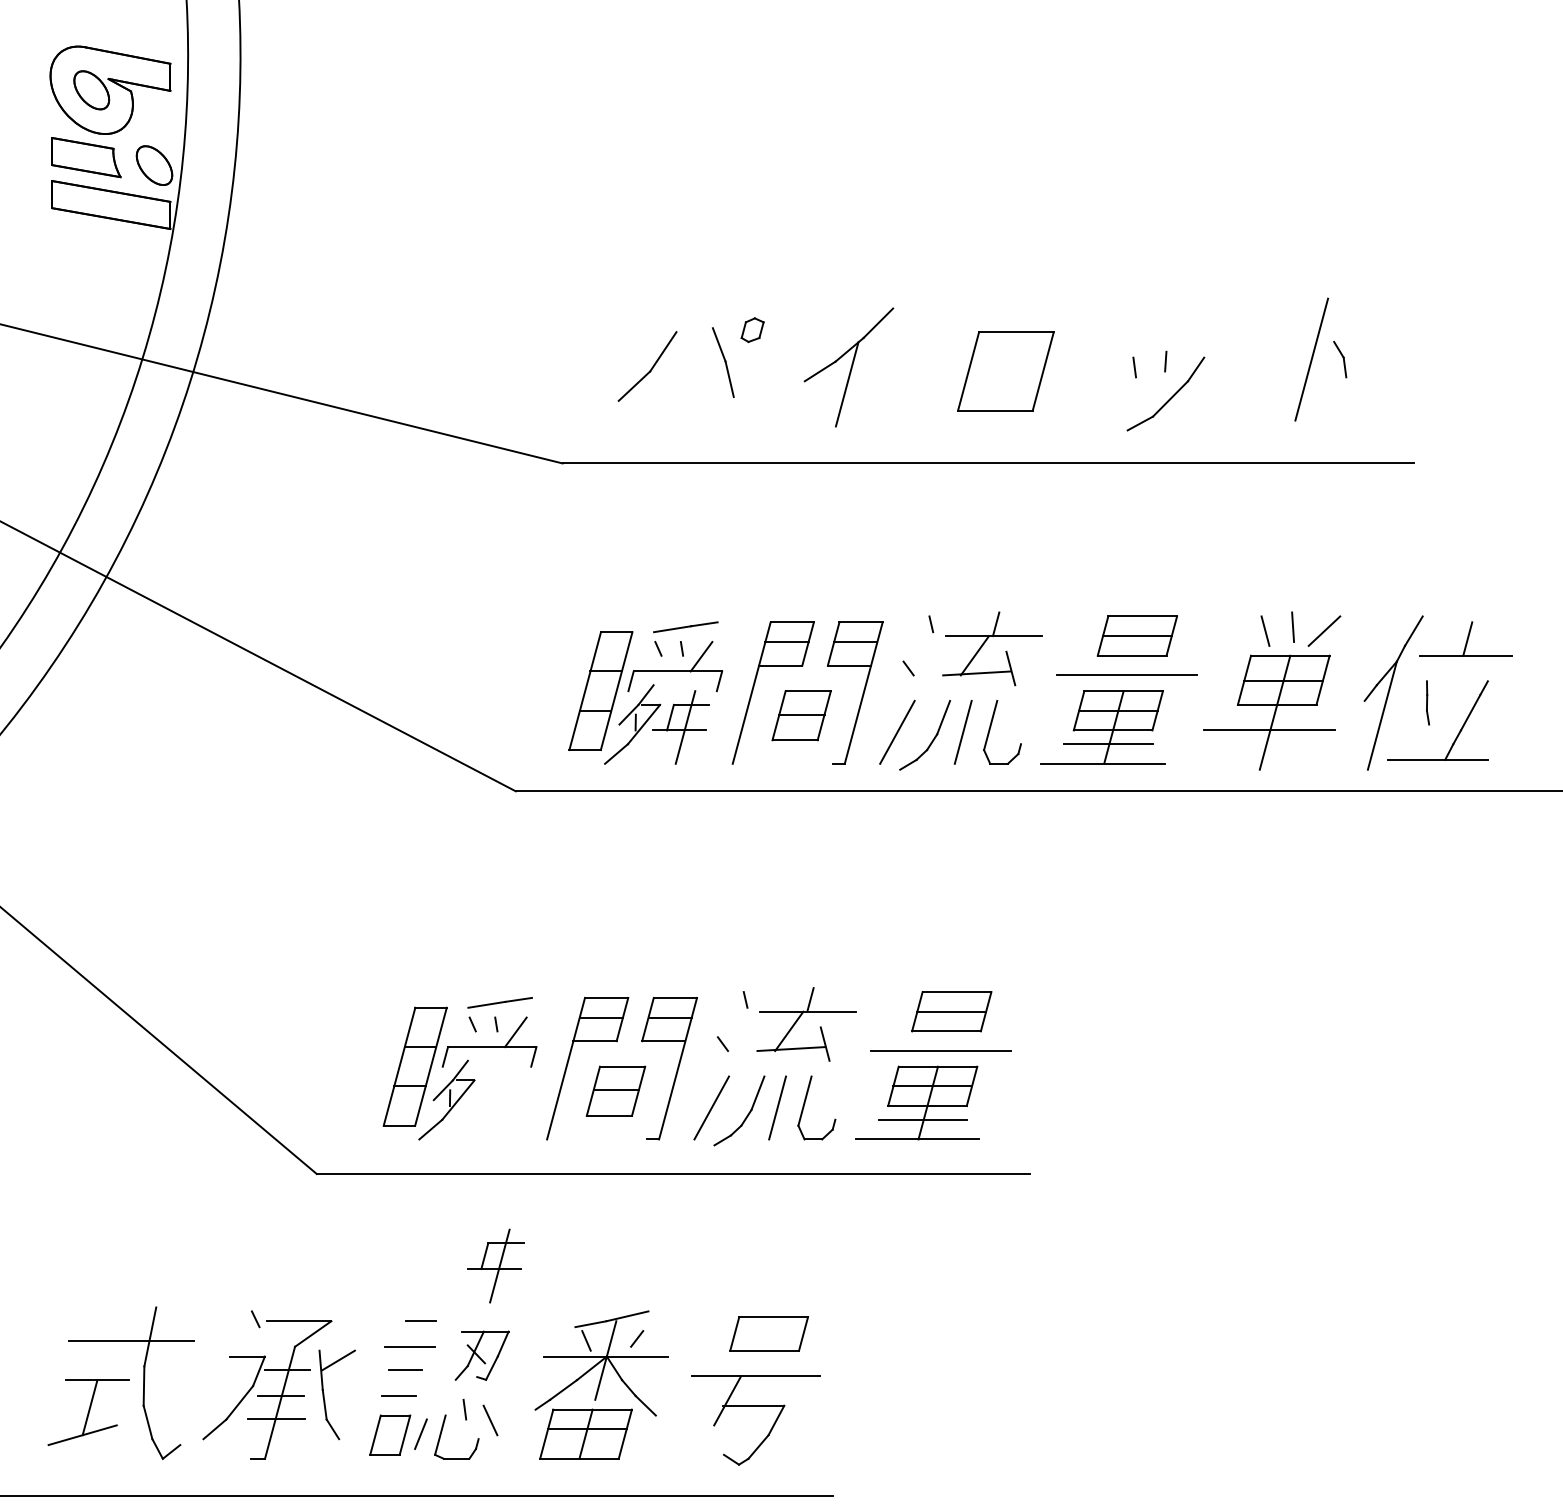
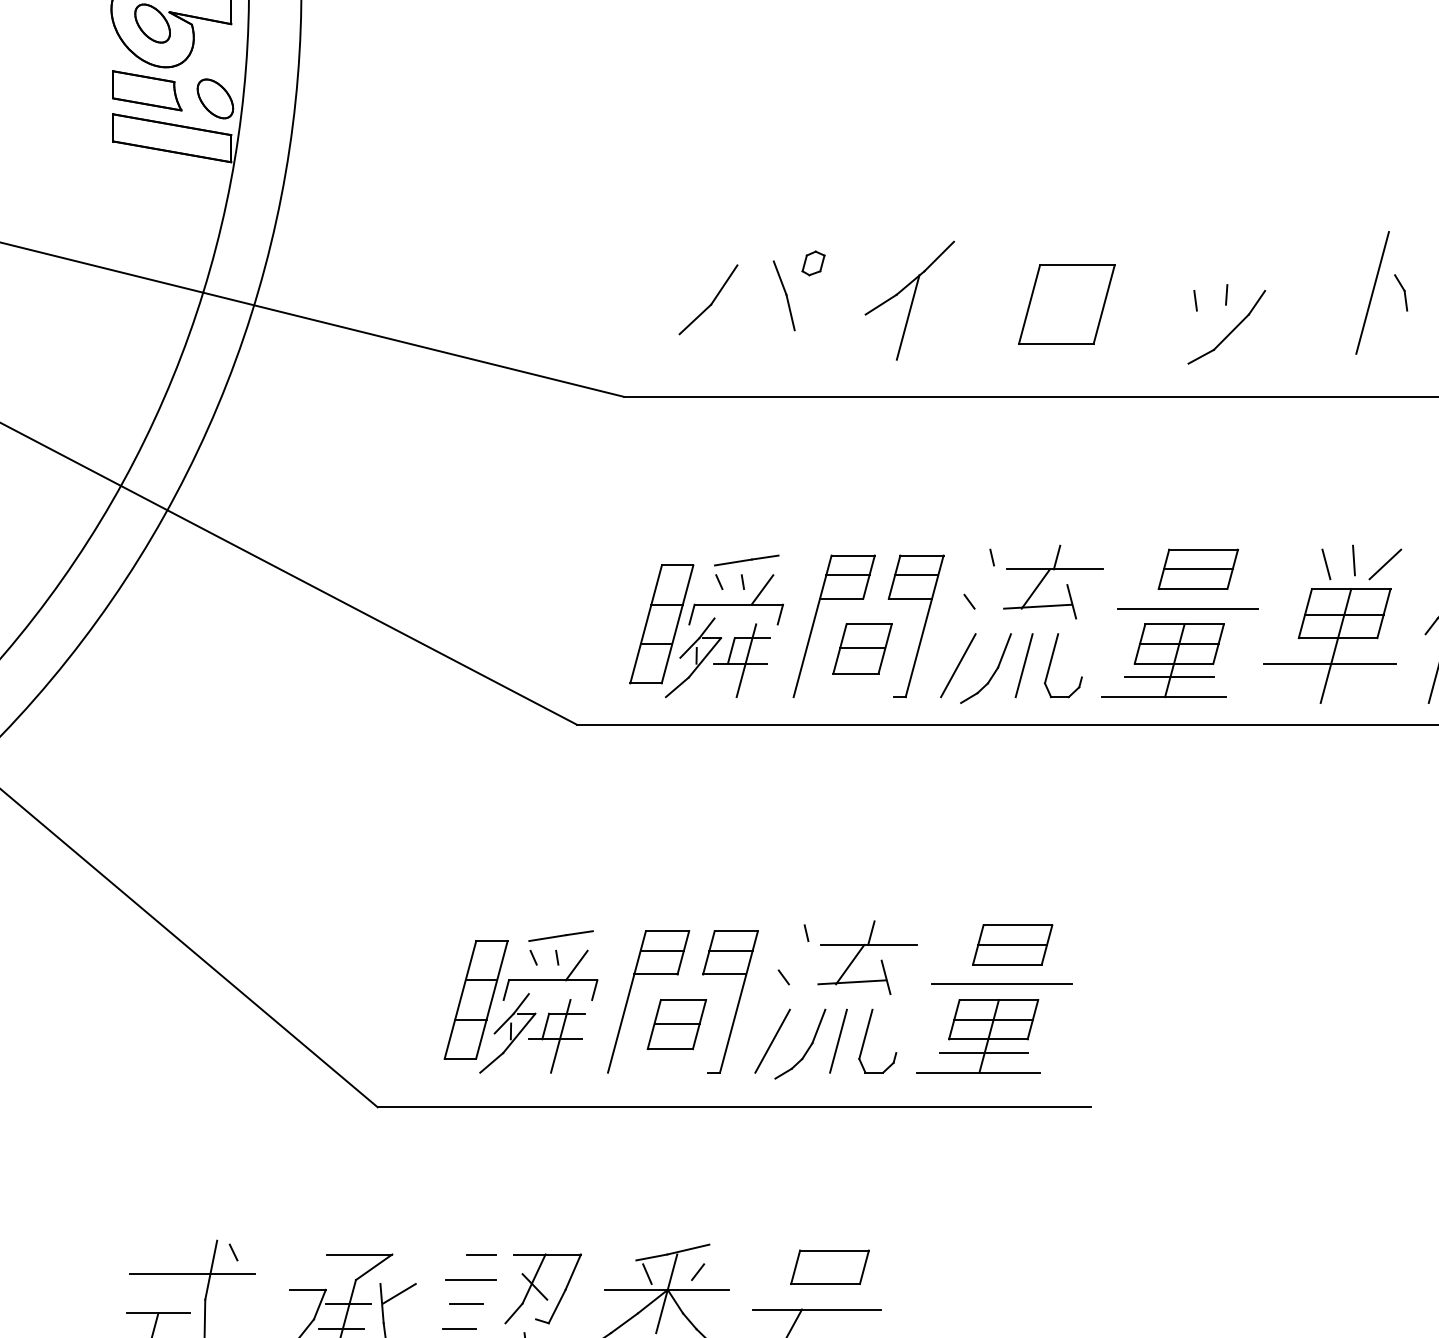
part: (495, 1265) -> (556, 1035), moved
line: (255, 1319) -> (233, 1252), moved
part: (481, 1355) -> (542, 1288), size x1.43

